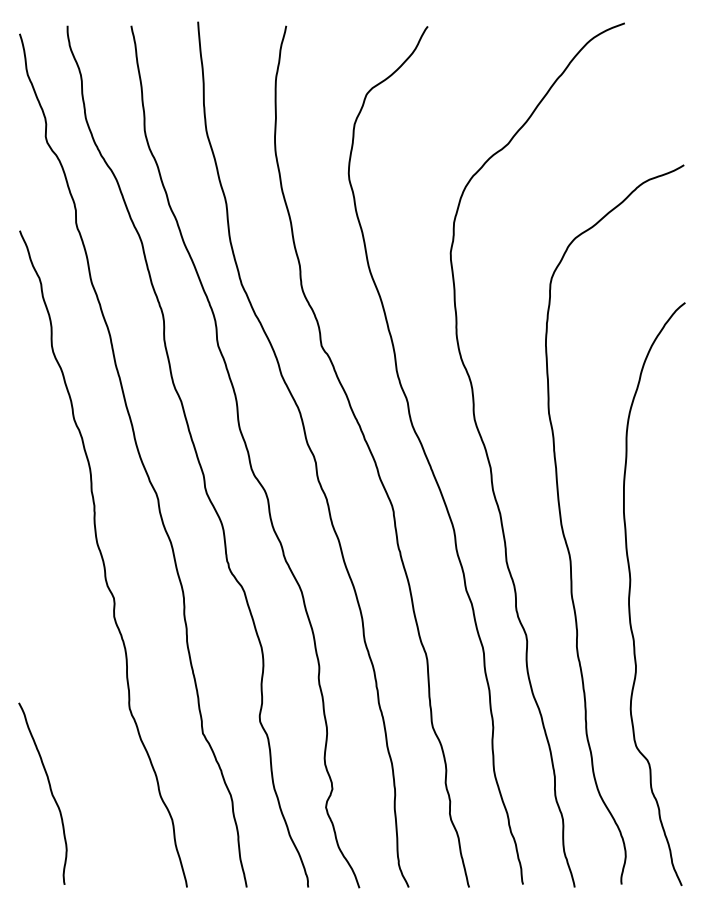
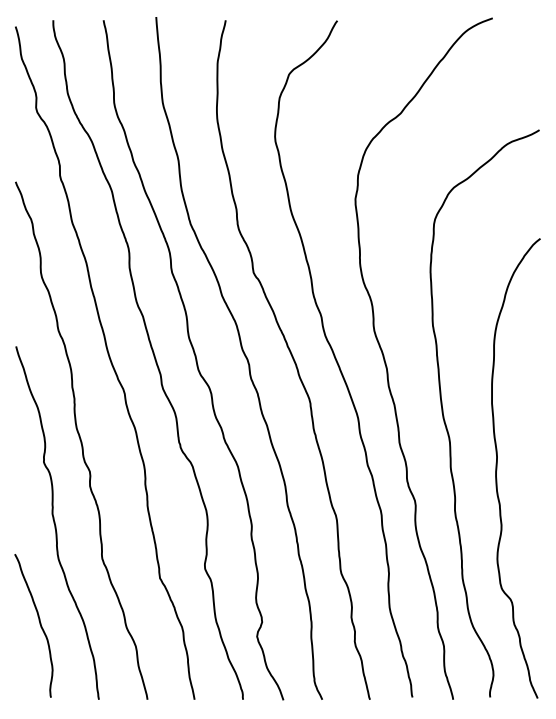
curve: (70, 662) -> (55, 522), added

